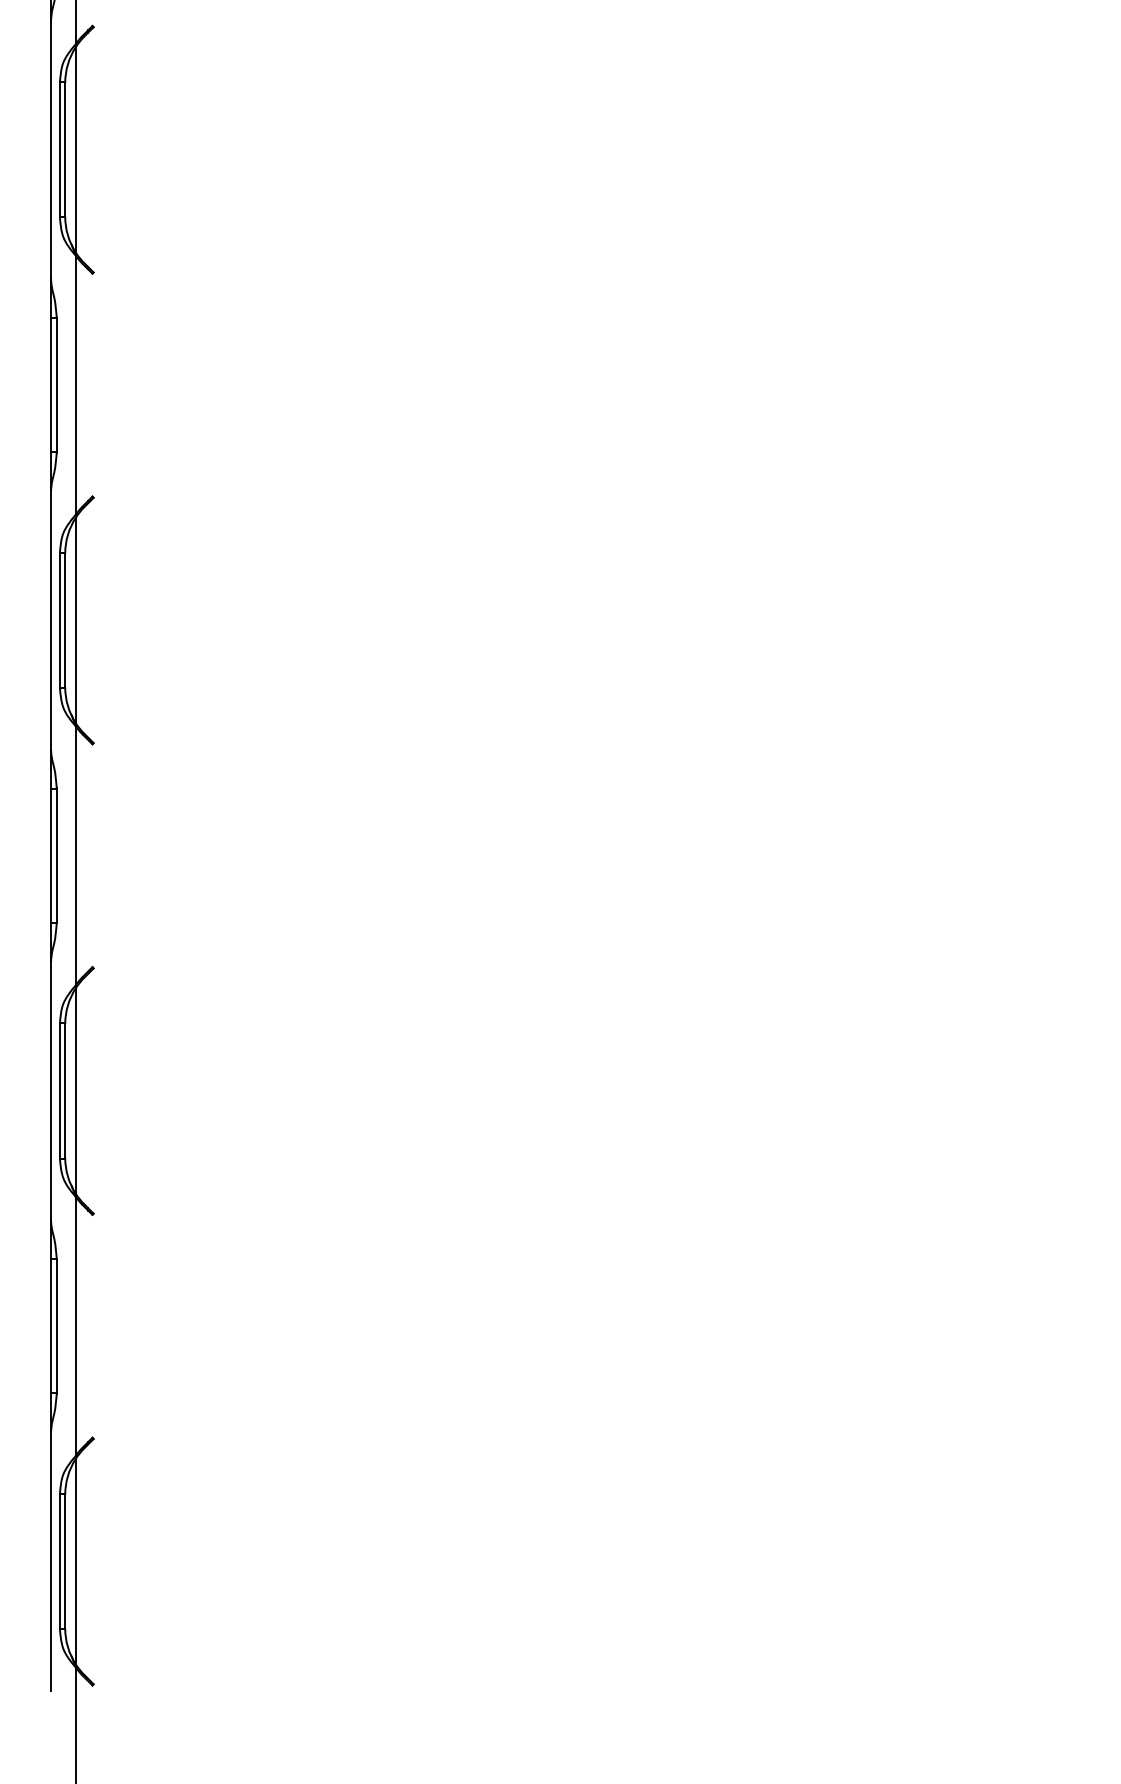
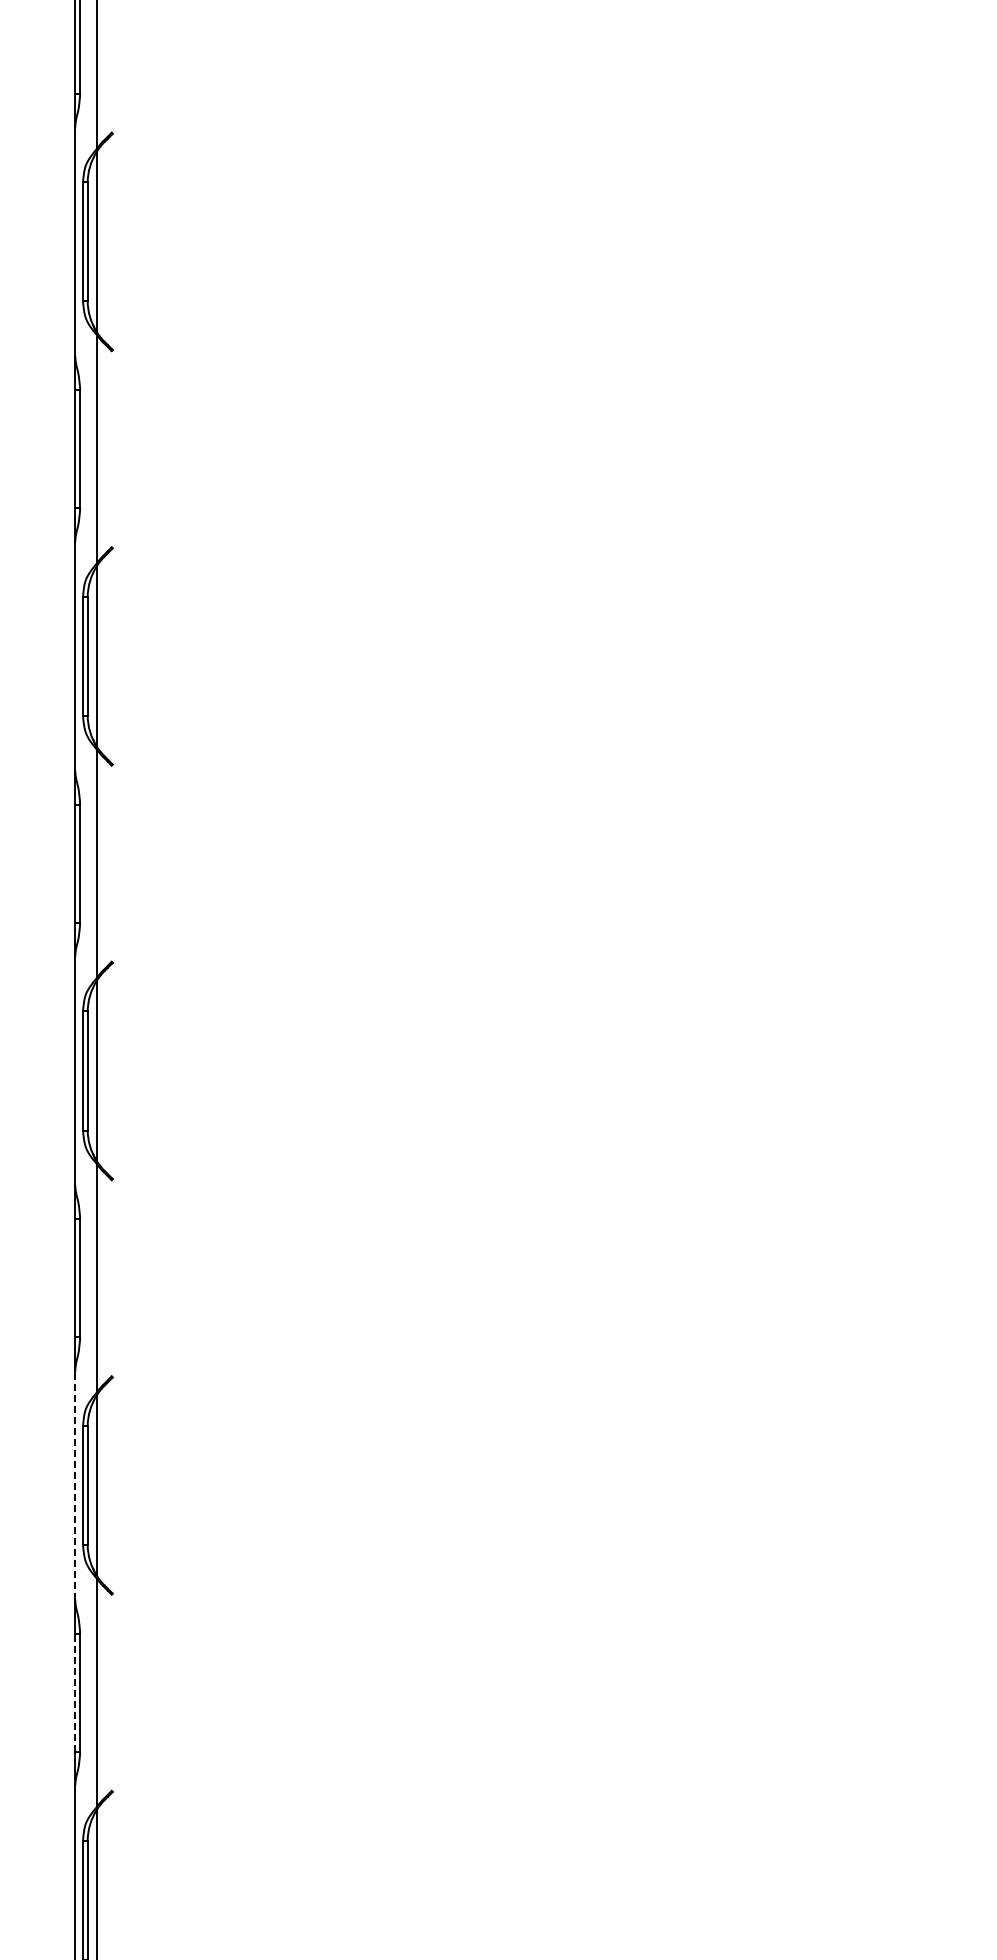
line: (51, 1091) -> (75, 1485), solid -> dashed
line: (51, 1326) -> (75, 1692), solid -> dashed

